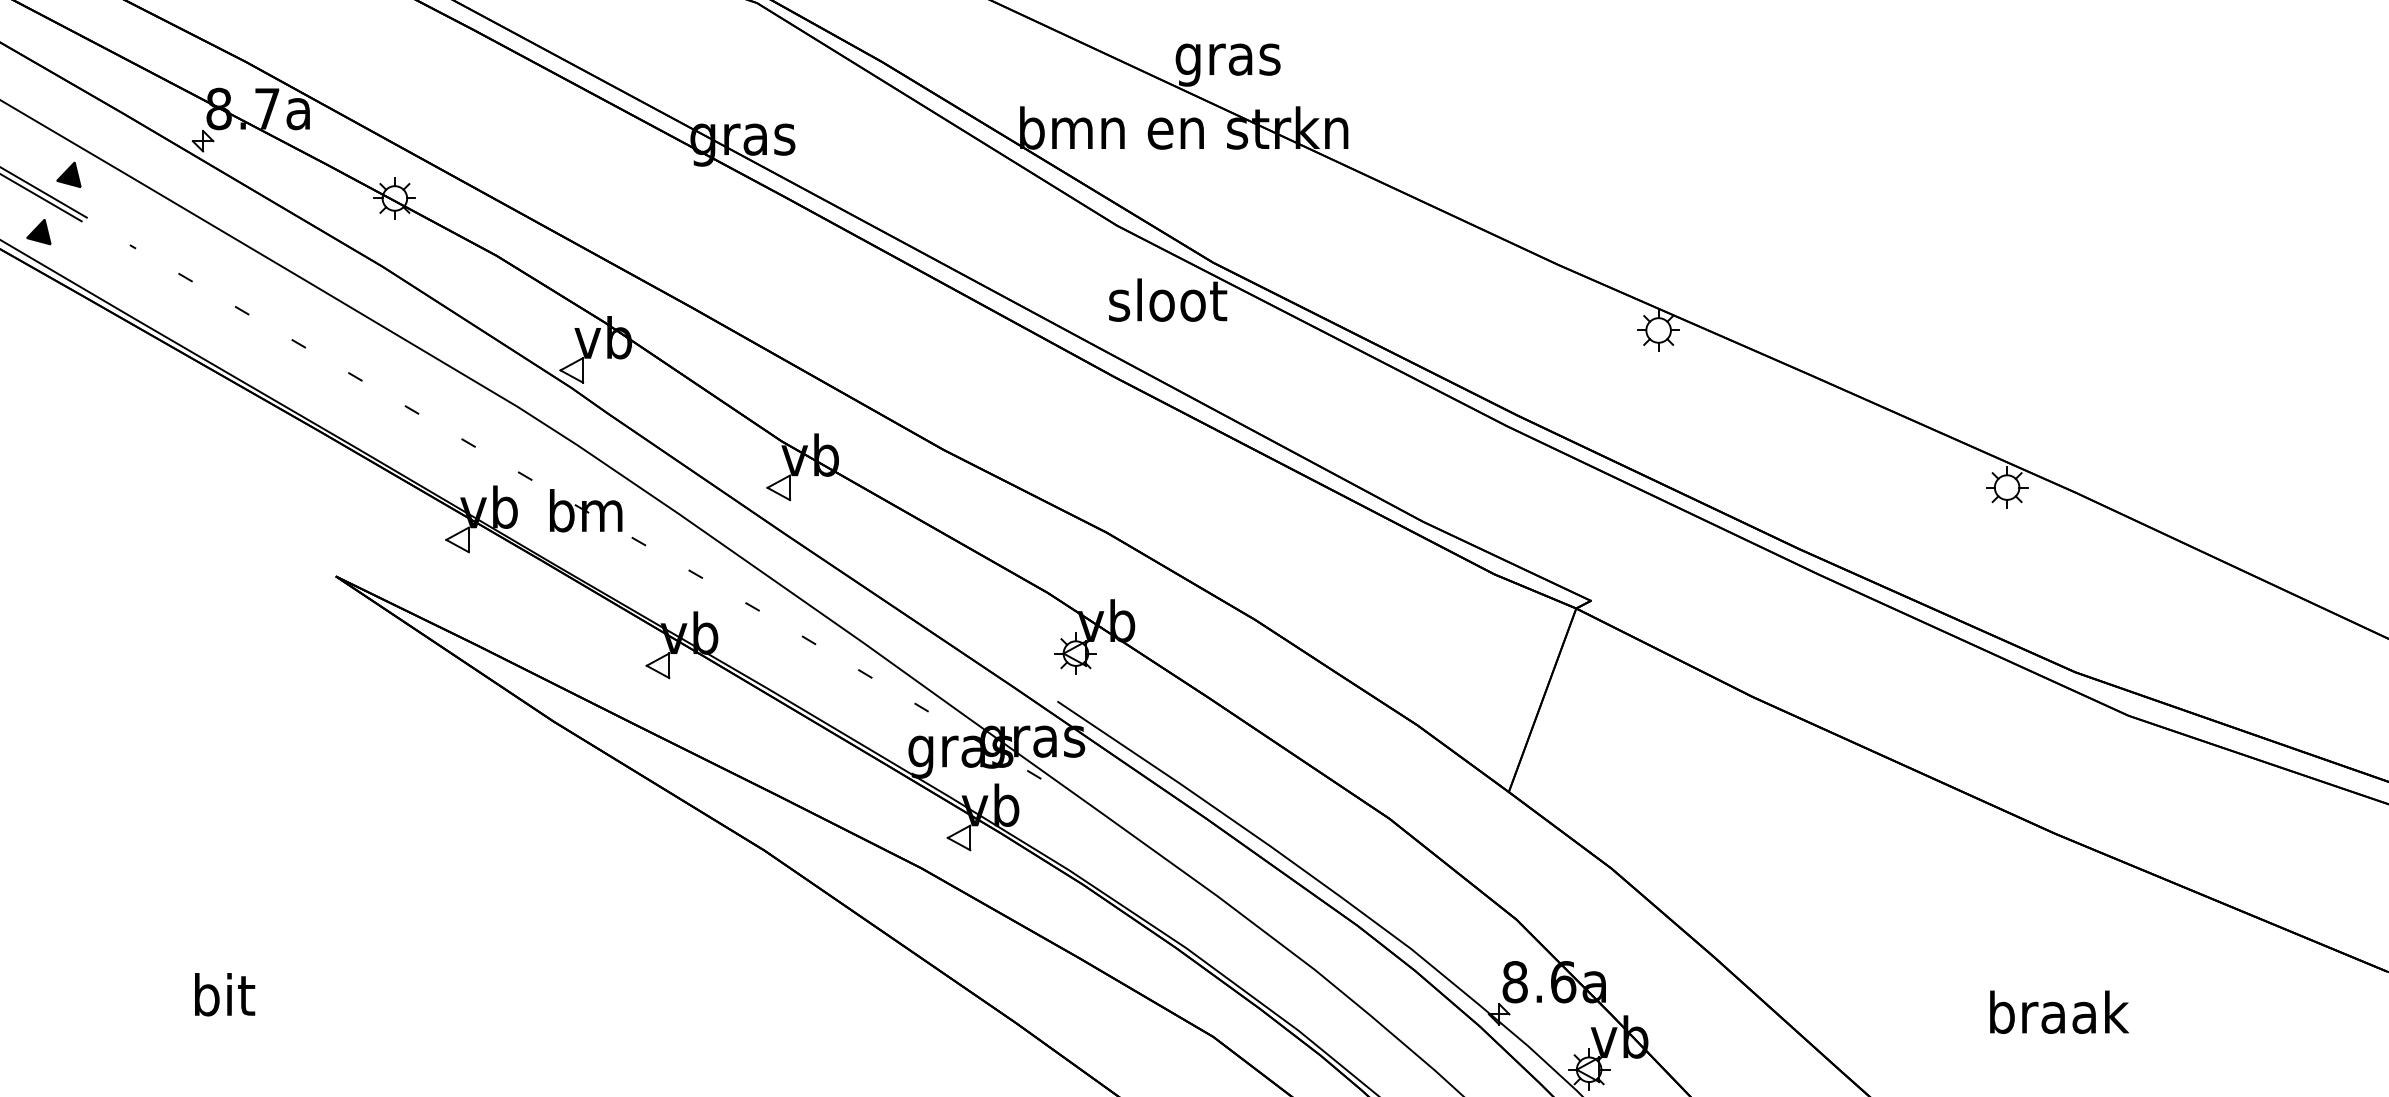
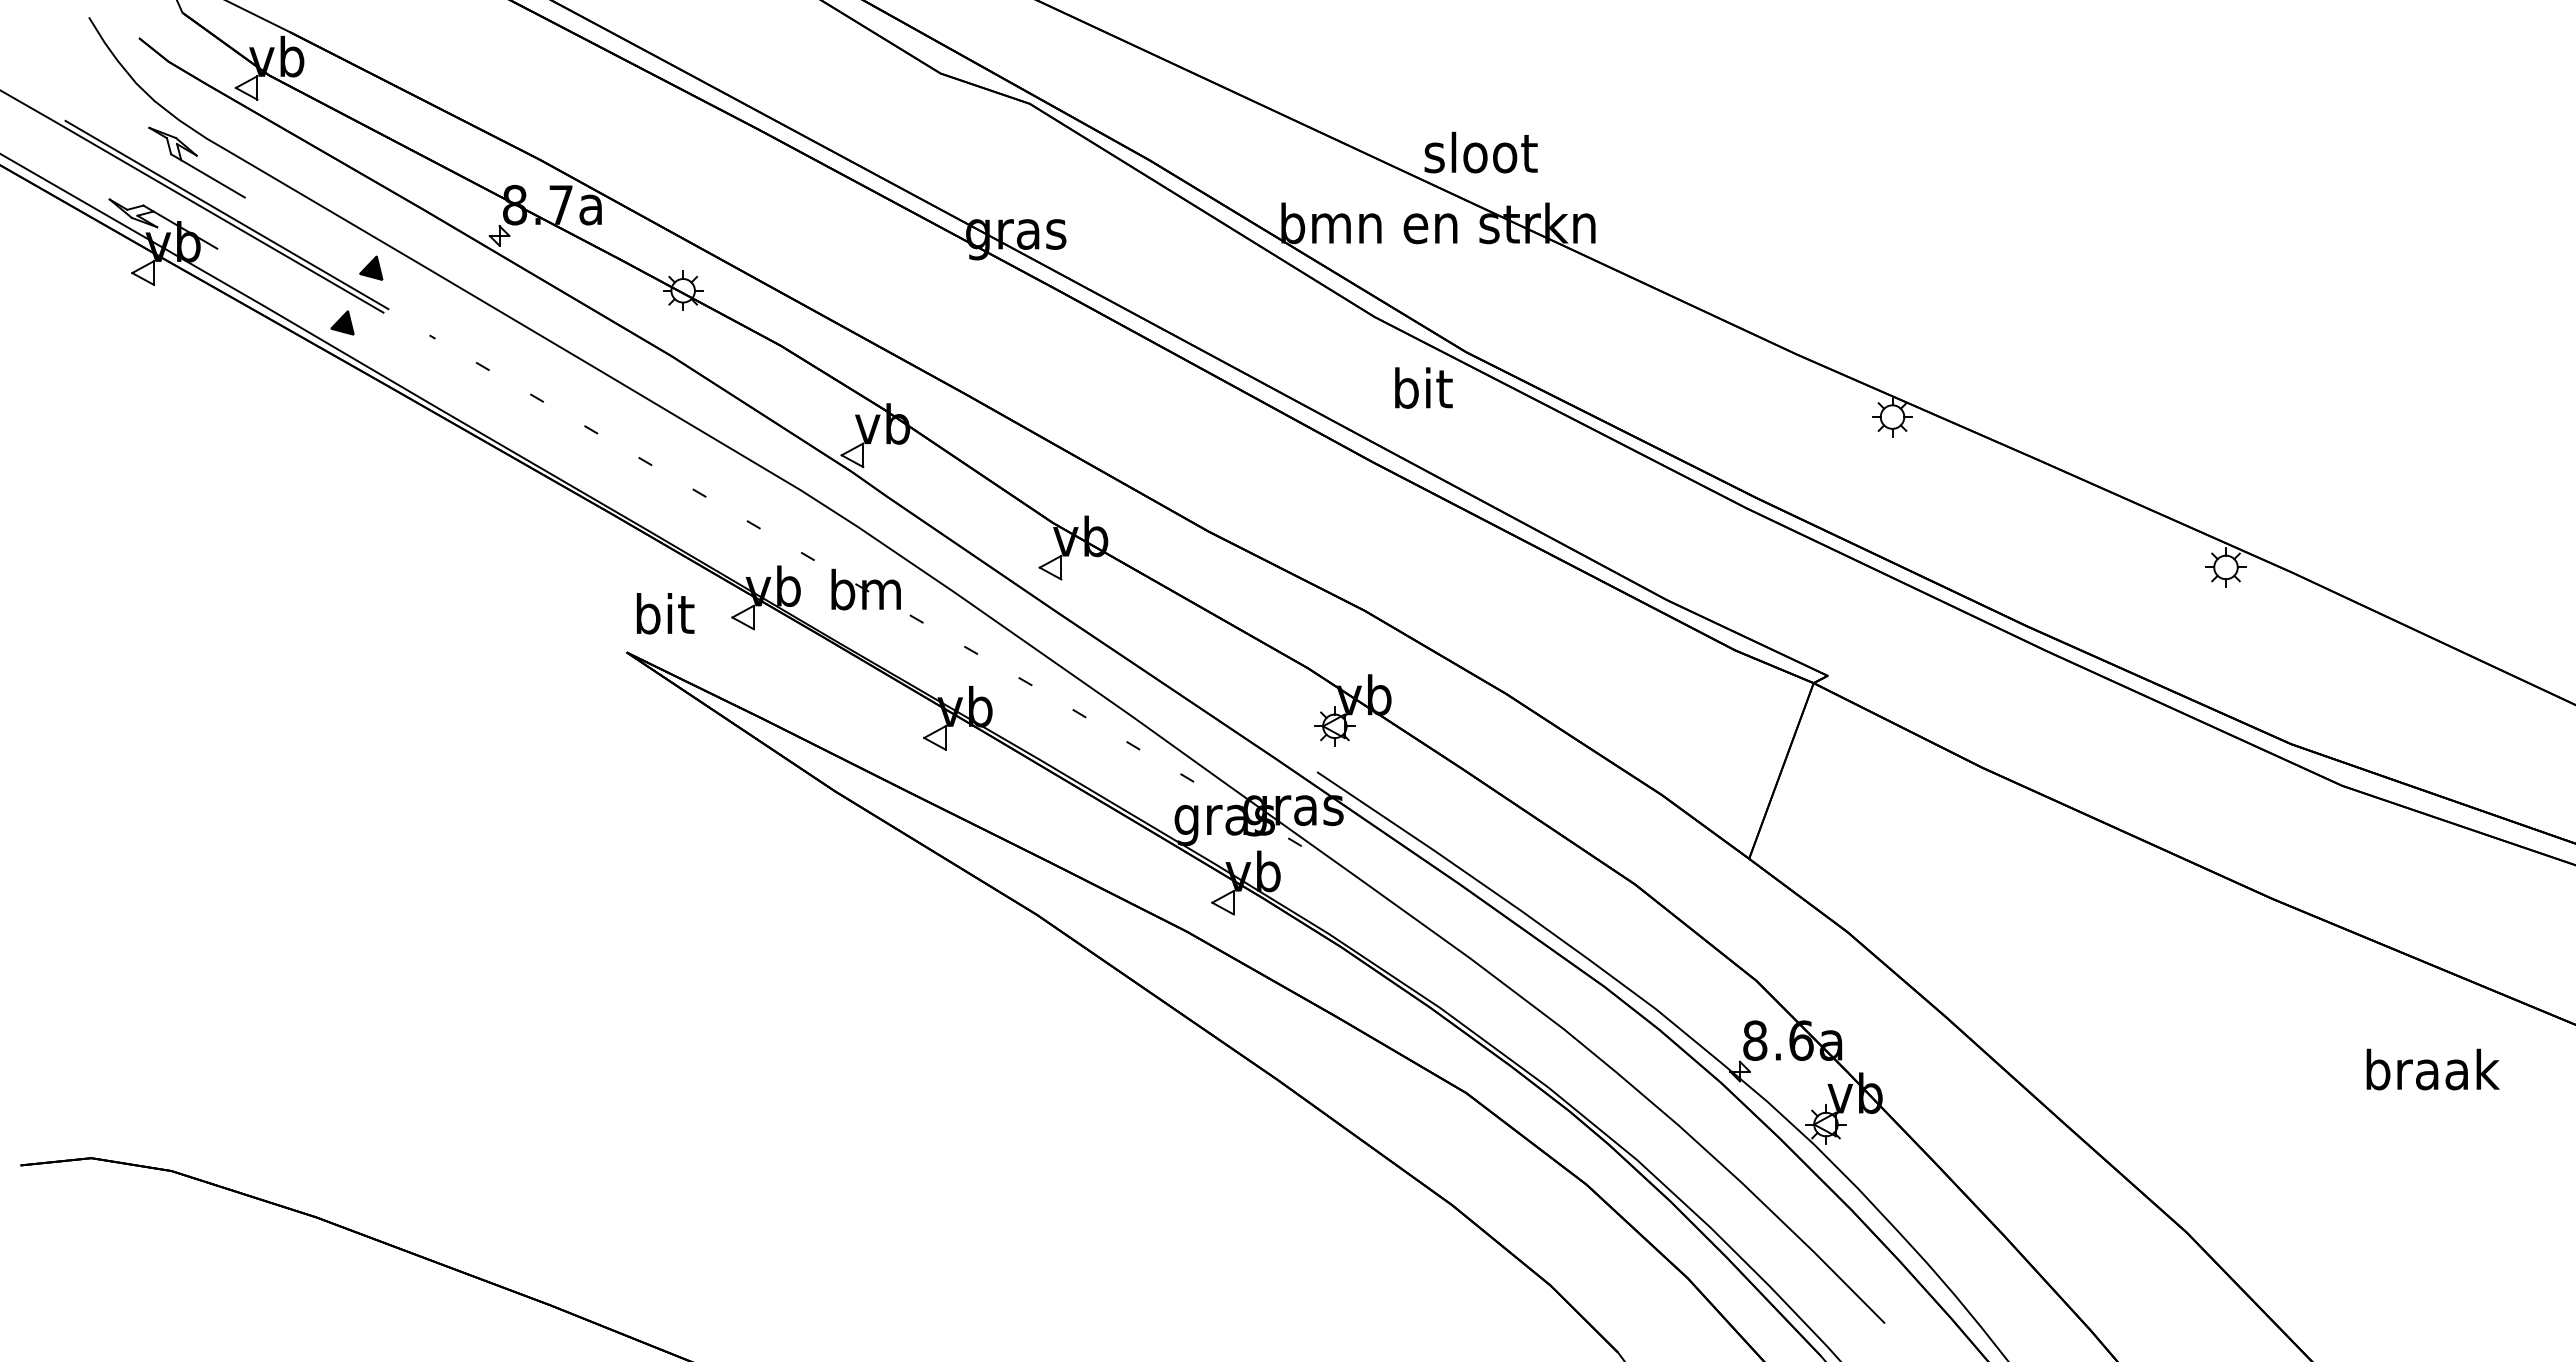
text: (1228, 59) -> (1480, 157), gras -> sloot
text: (1167, 299) -> (1422, 387), sloot -> bit
text: (224, 994) -> (665, 613), moved
text: (2058, 1012) -> (2432, 1069), moved

